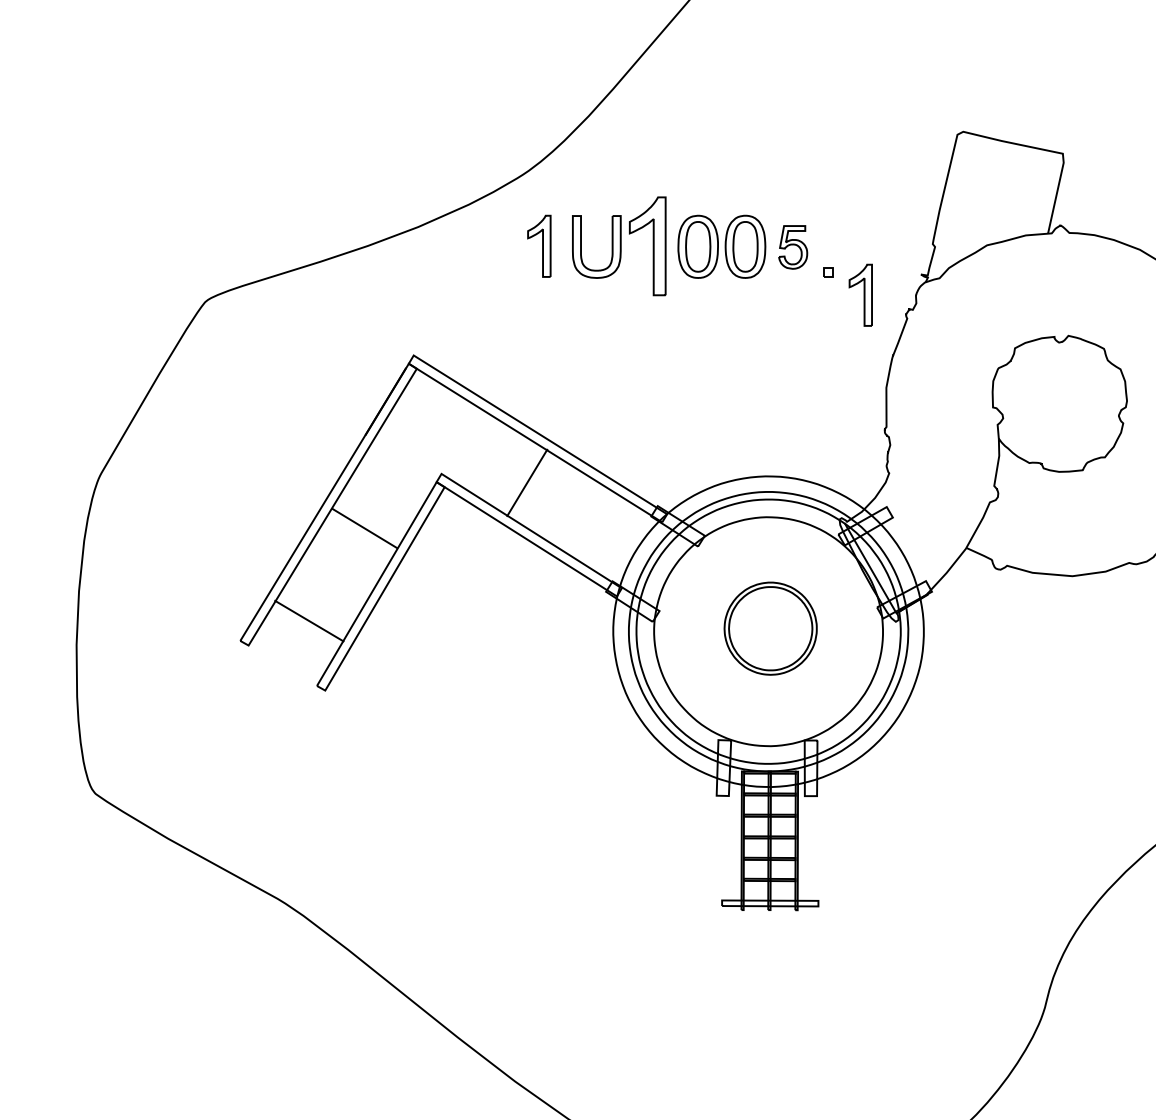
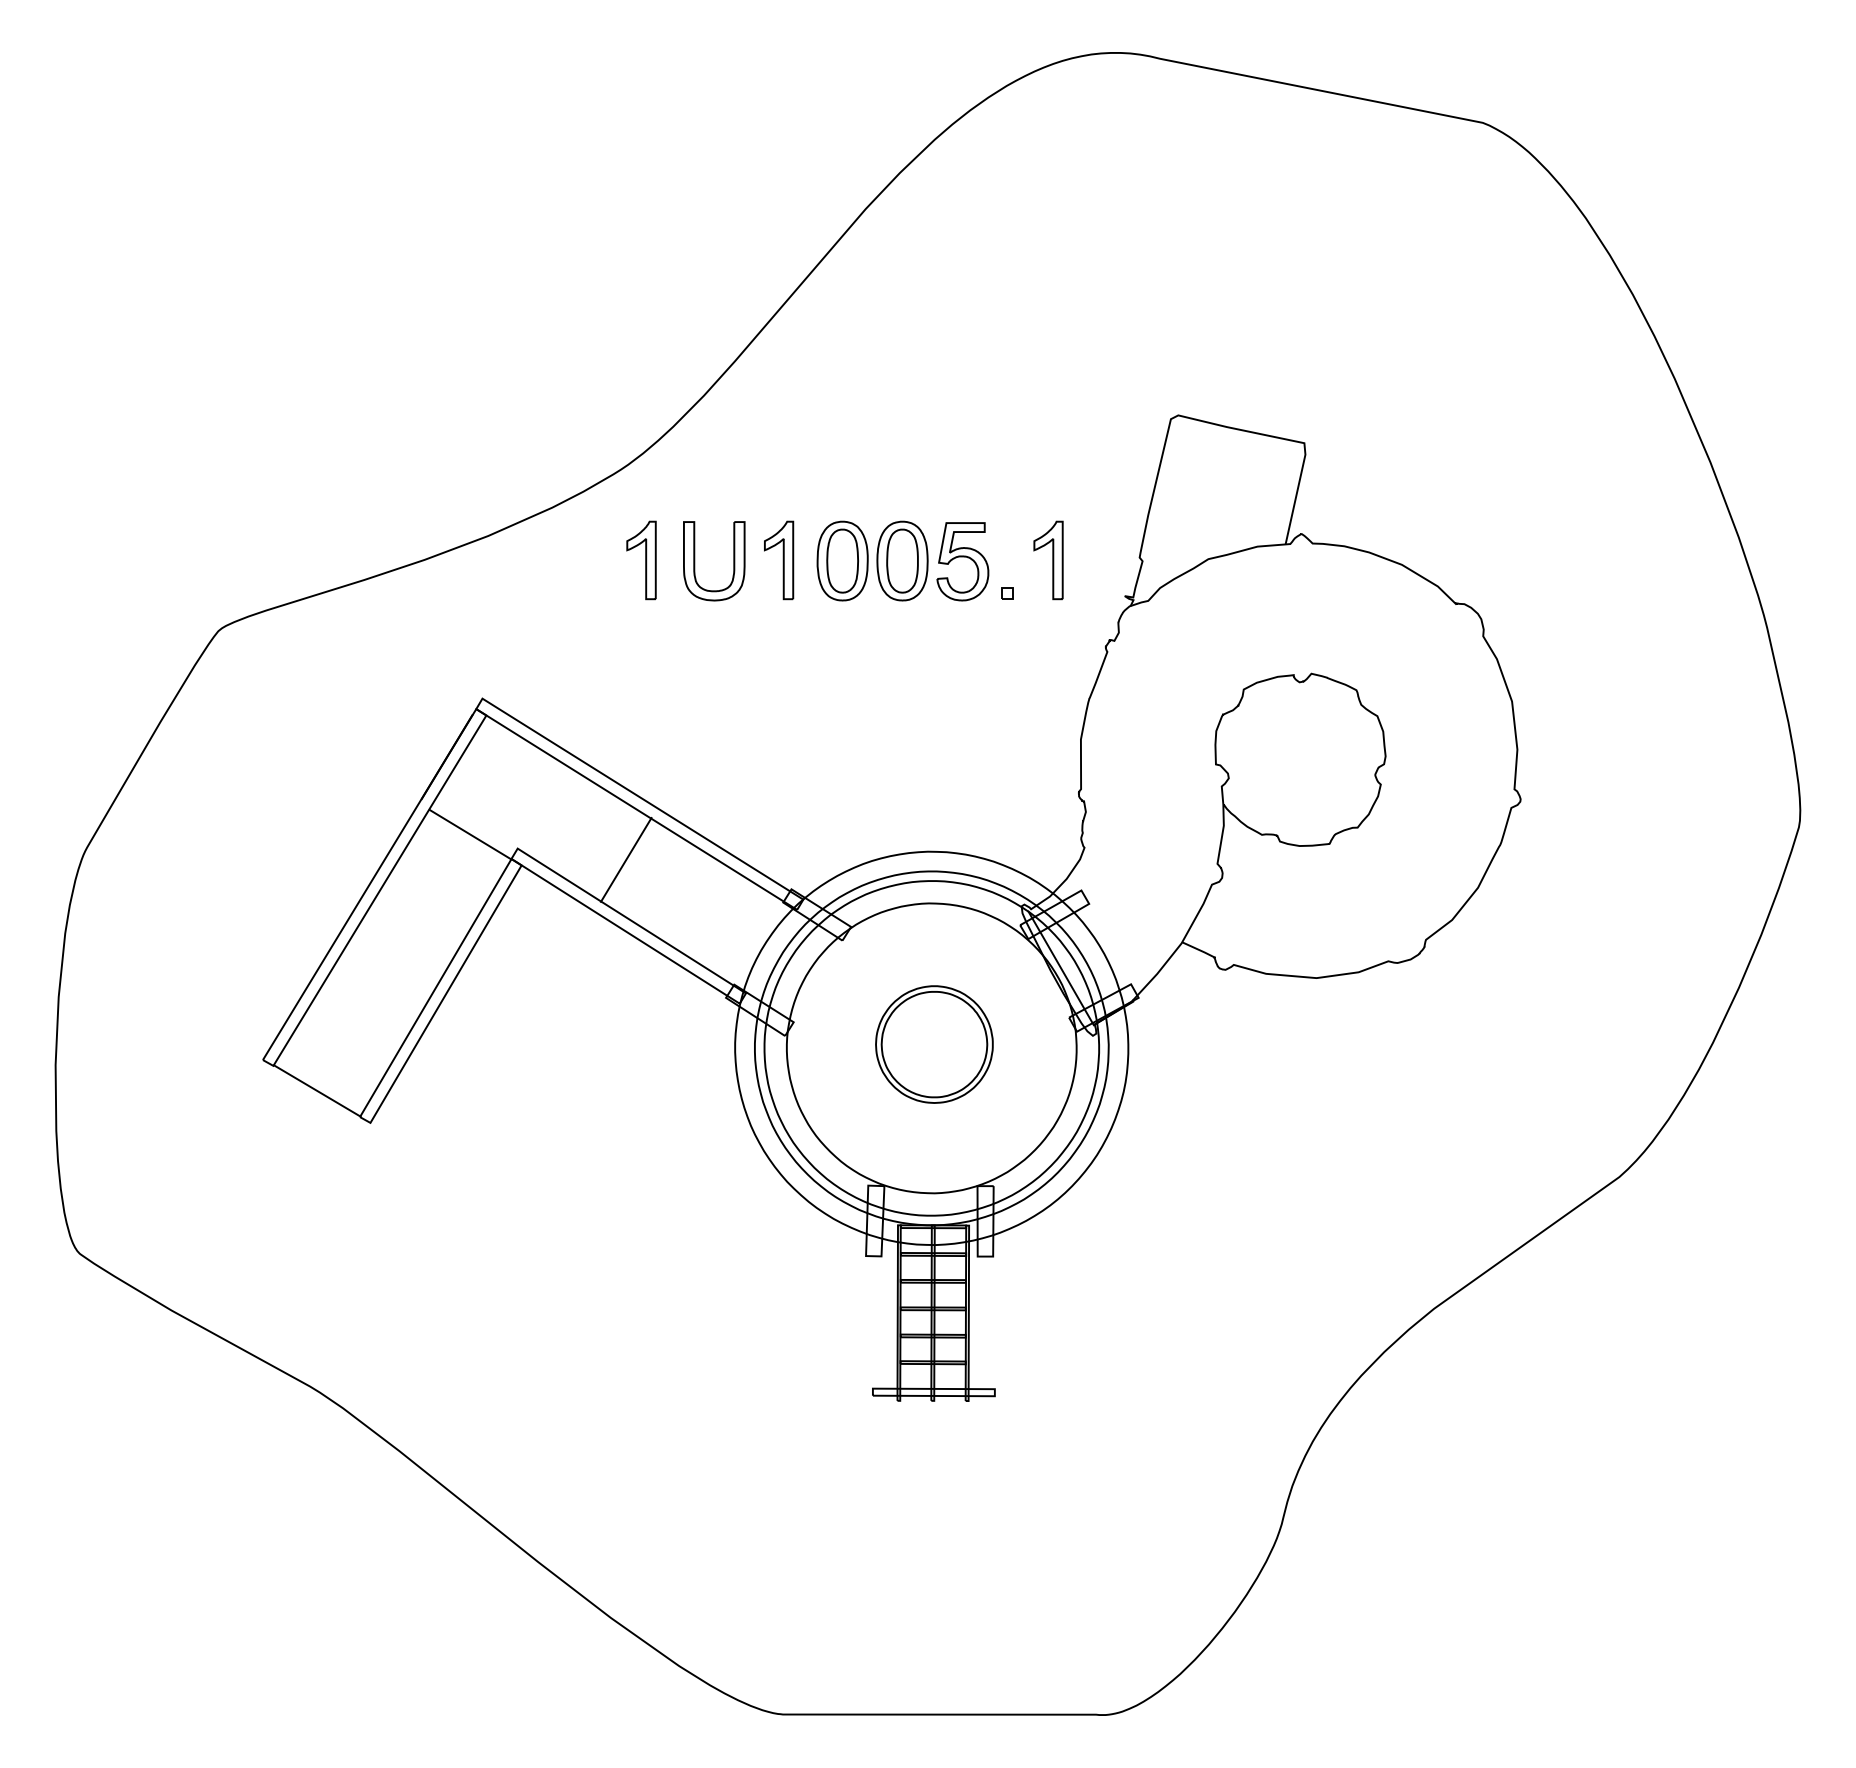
part: (648, 246) -> (779, 560), size x0.62
part: (792, 247) -> (962, 561), size x1.43
part: (860, 295) -> (1048, 560), moved
line: (364, 528) -> (470, 834), moved
line: (309, 620) -> (317, 1090), moved

